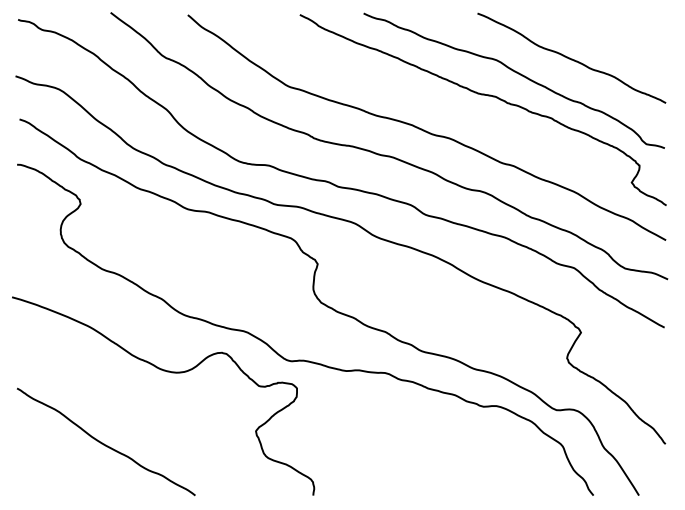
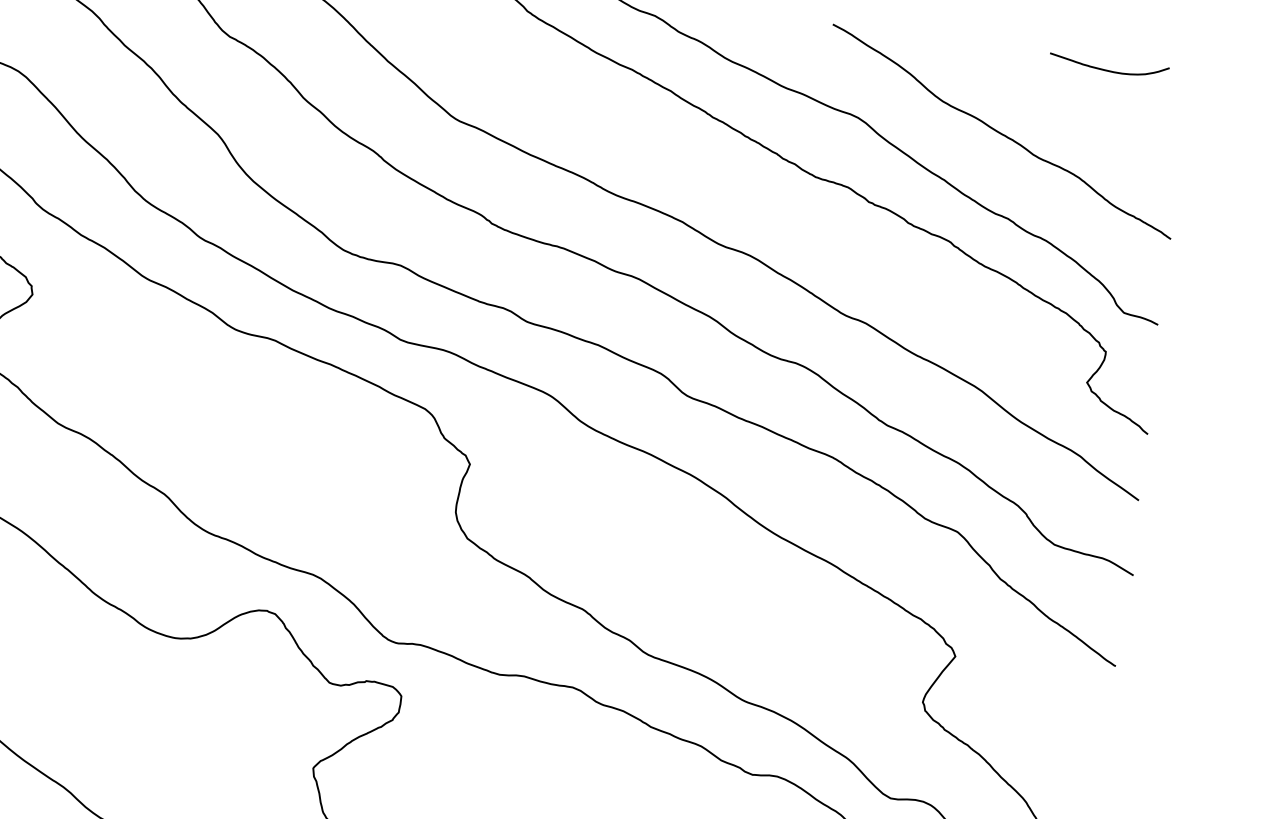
curve: (622, 19) -> (1107, 69), added

